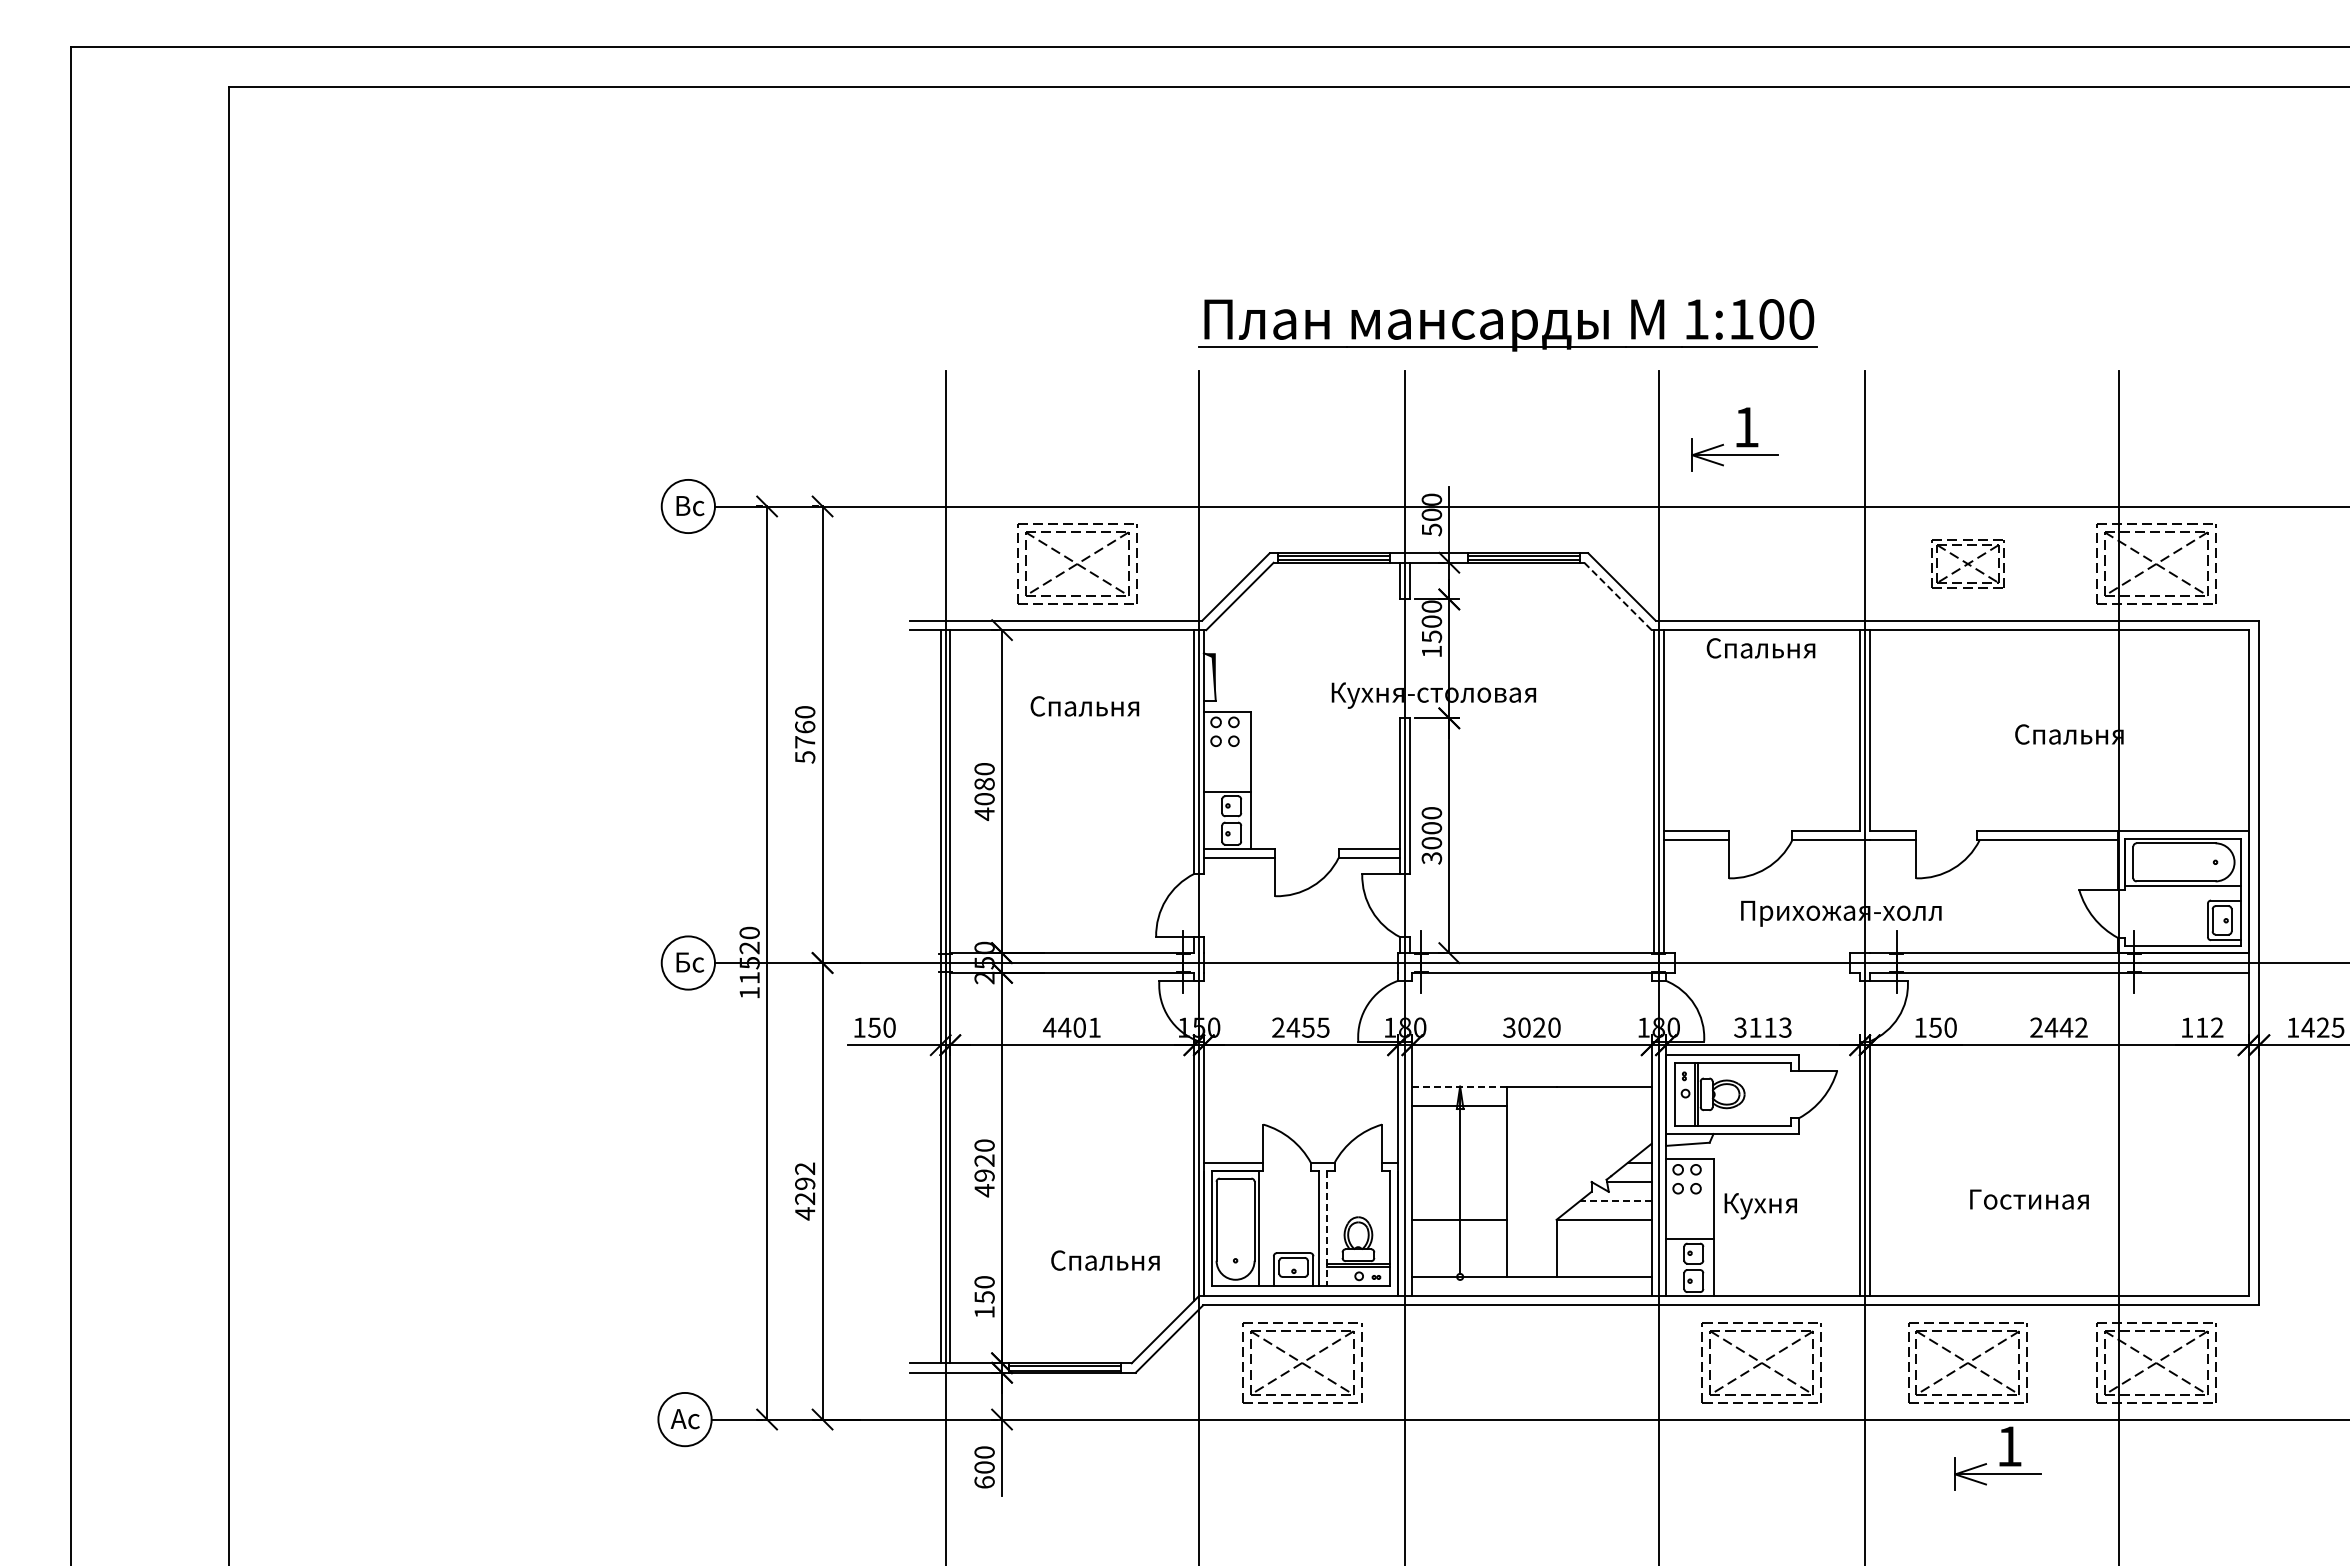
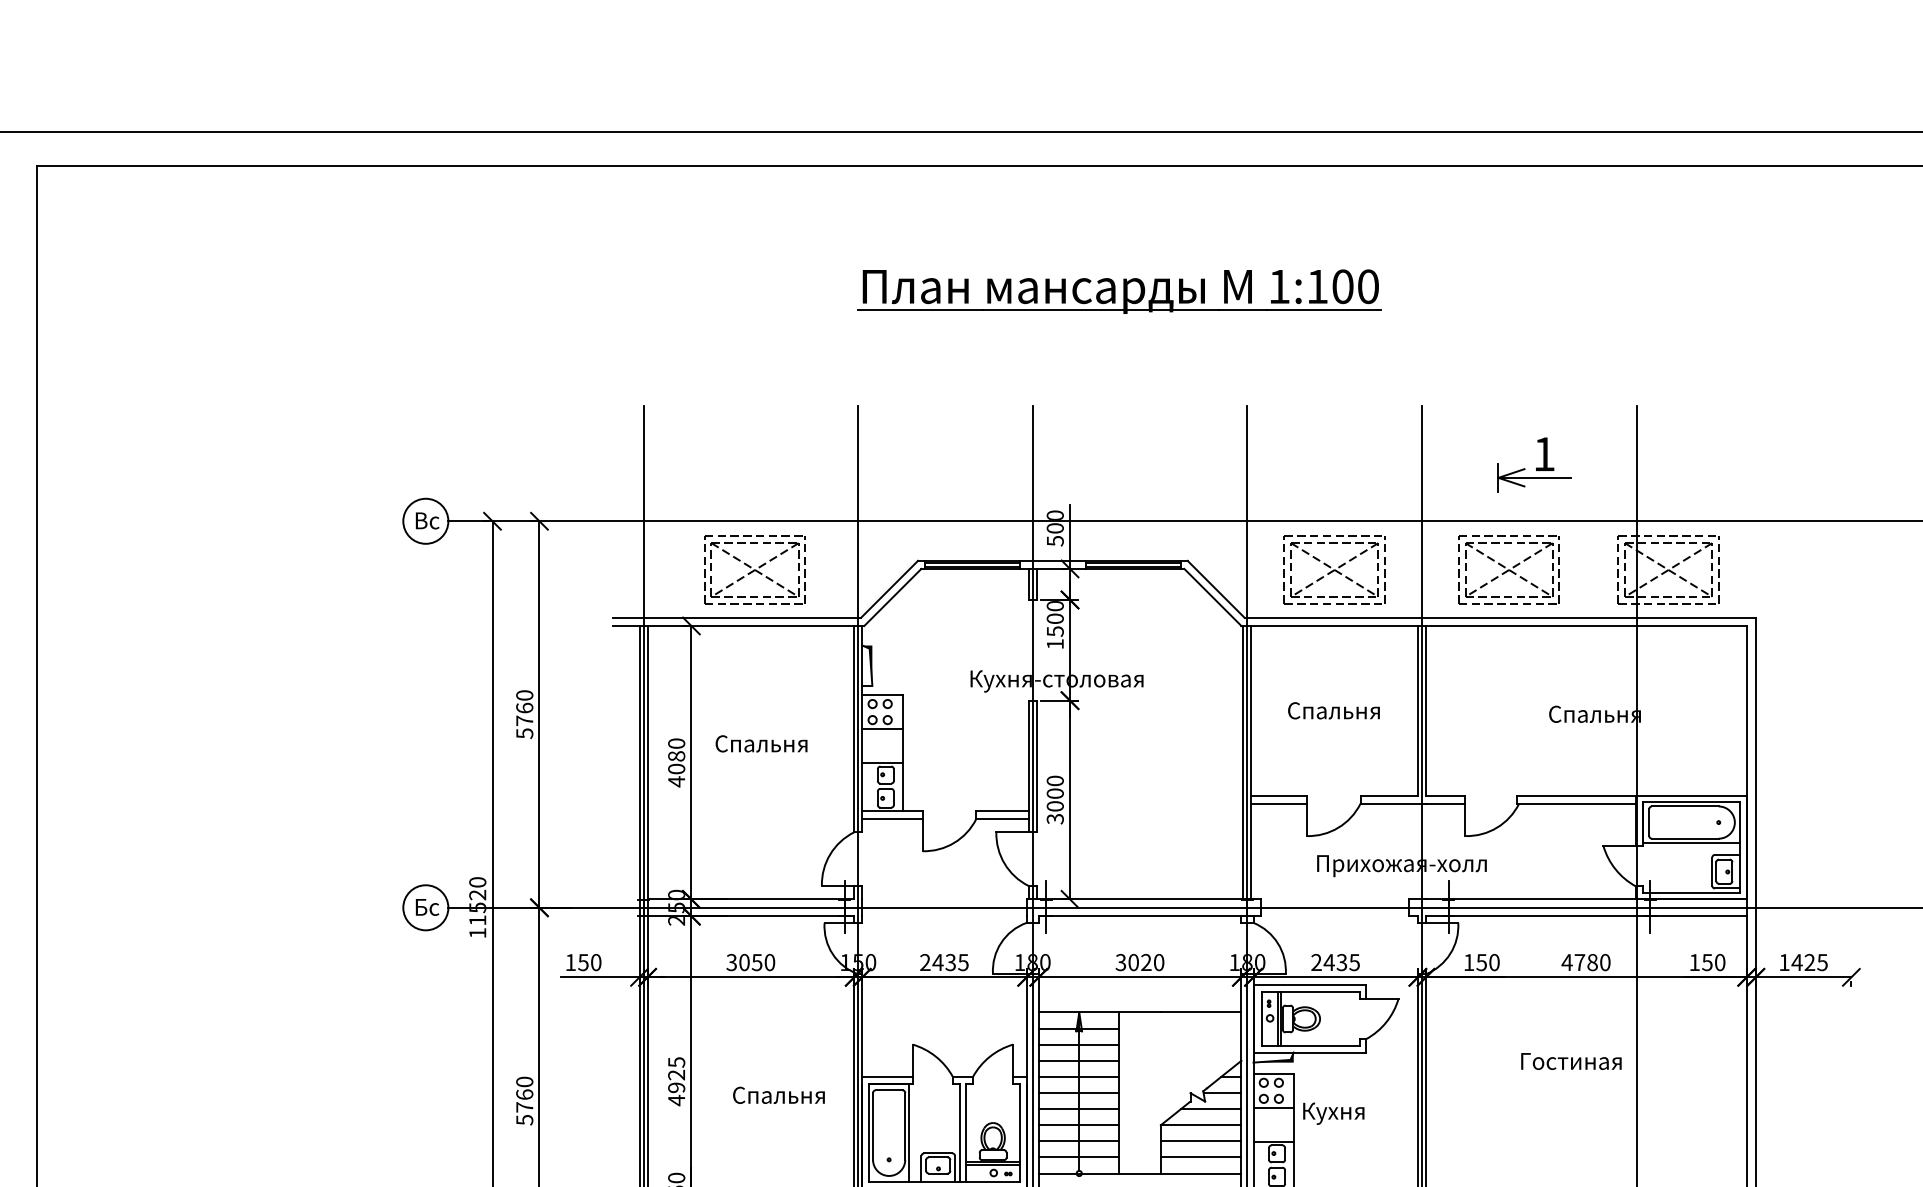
part: (1507, 325) -> (1119, 291), moved
part: (1734, 439) -> (1534, 464), moved
part: (1761, 563) -> (1334, 569), added
part: (1967, 563) -> (1508, 569), size x1.67
line: (1618, 596) -> (1213, 597), dashed -> solid
text: (1760, 648) -> (1333, 710), moved
text: (1084, 706) -> (761, 743), moved
line: (1227, 751) -> (882, 728), added
text: (1071, 1027) -> (750, 962), 4401 -> 3050
text: (1308, 1027) -> (950, 962), 2455 -> 2435
text: (1762, 1027) -> (1335, 962), 3113 -> 2435
text: (2058, 1027) -> (1585, 962), 2442 -> 4780
text: (2209, 1027) -> (1713, 962), 112 -> 150
line: (1459, 1086) -> (1078, 1012), dashed -> solid
line: (1459, 1124) -> (1078, 1044), added
fill: (1689, 1139) -> (1273, 1057), added
line: (1459, 1143) -> (1078, 1060), added
text: (984, 1145) -> (676, 1062), 4920 -> 4925
line: (1459, 1162) -> (1078, 1076), added
line: (1459, 1181) -> (1078, 1092), added
text: (805, 1191) -> (525, 1101), 4292 -> 5760
line: (1689, 1198) -> (1273, 1107), added
text: (2029, 1199) -> (1571, 1061), moved
line: (1459, 1200) -> (1078, 1108), added
line: (1616, 1200) -> (1211, 1108), dashed -> solid
line: (1326, 1228) -> (966, 1132), dashed -> solid
line: (1459, 1238) -> (1078, 1141), added
line: (1603, 1238) -> (1200, 1141), added
line: (1459, 1257) -> (1078, 1157), added
line: (1603, 1257) -> (1200, 1157), added
text: (1105, 1260) -> (778, 1095), moved

